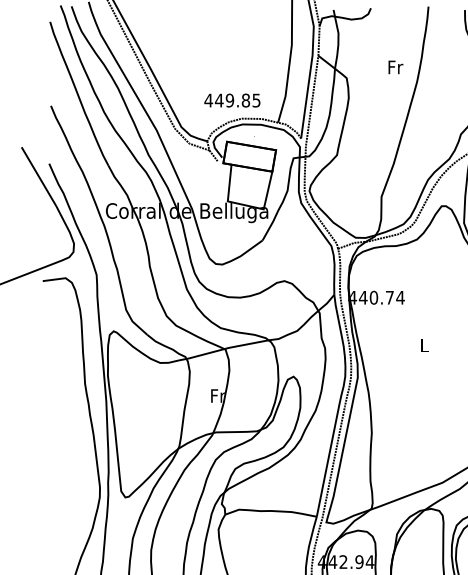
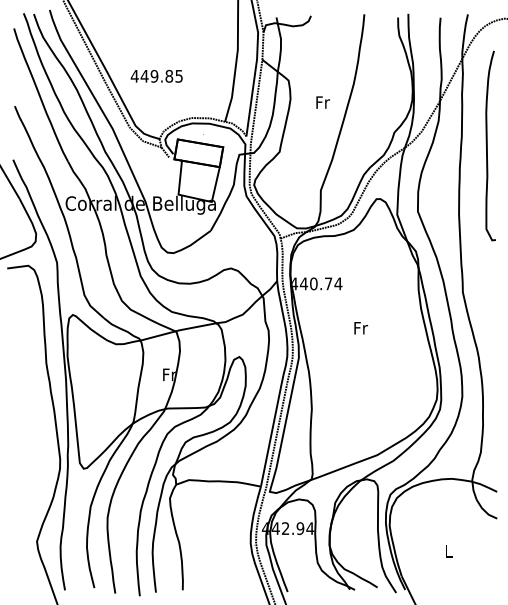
text: (395, 67) -> (322, 102), moved
text: (232, 99) -> (156, 75), moved
text: (425, 345) -> (361, 328), L -> Fr

